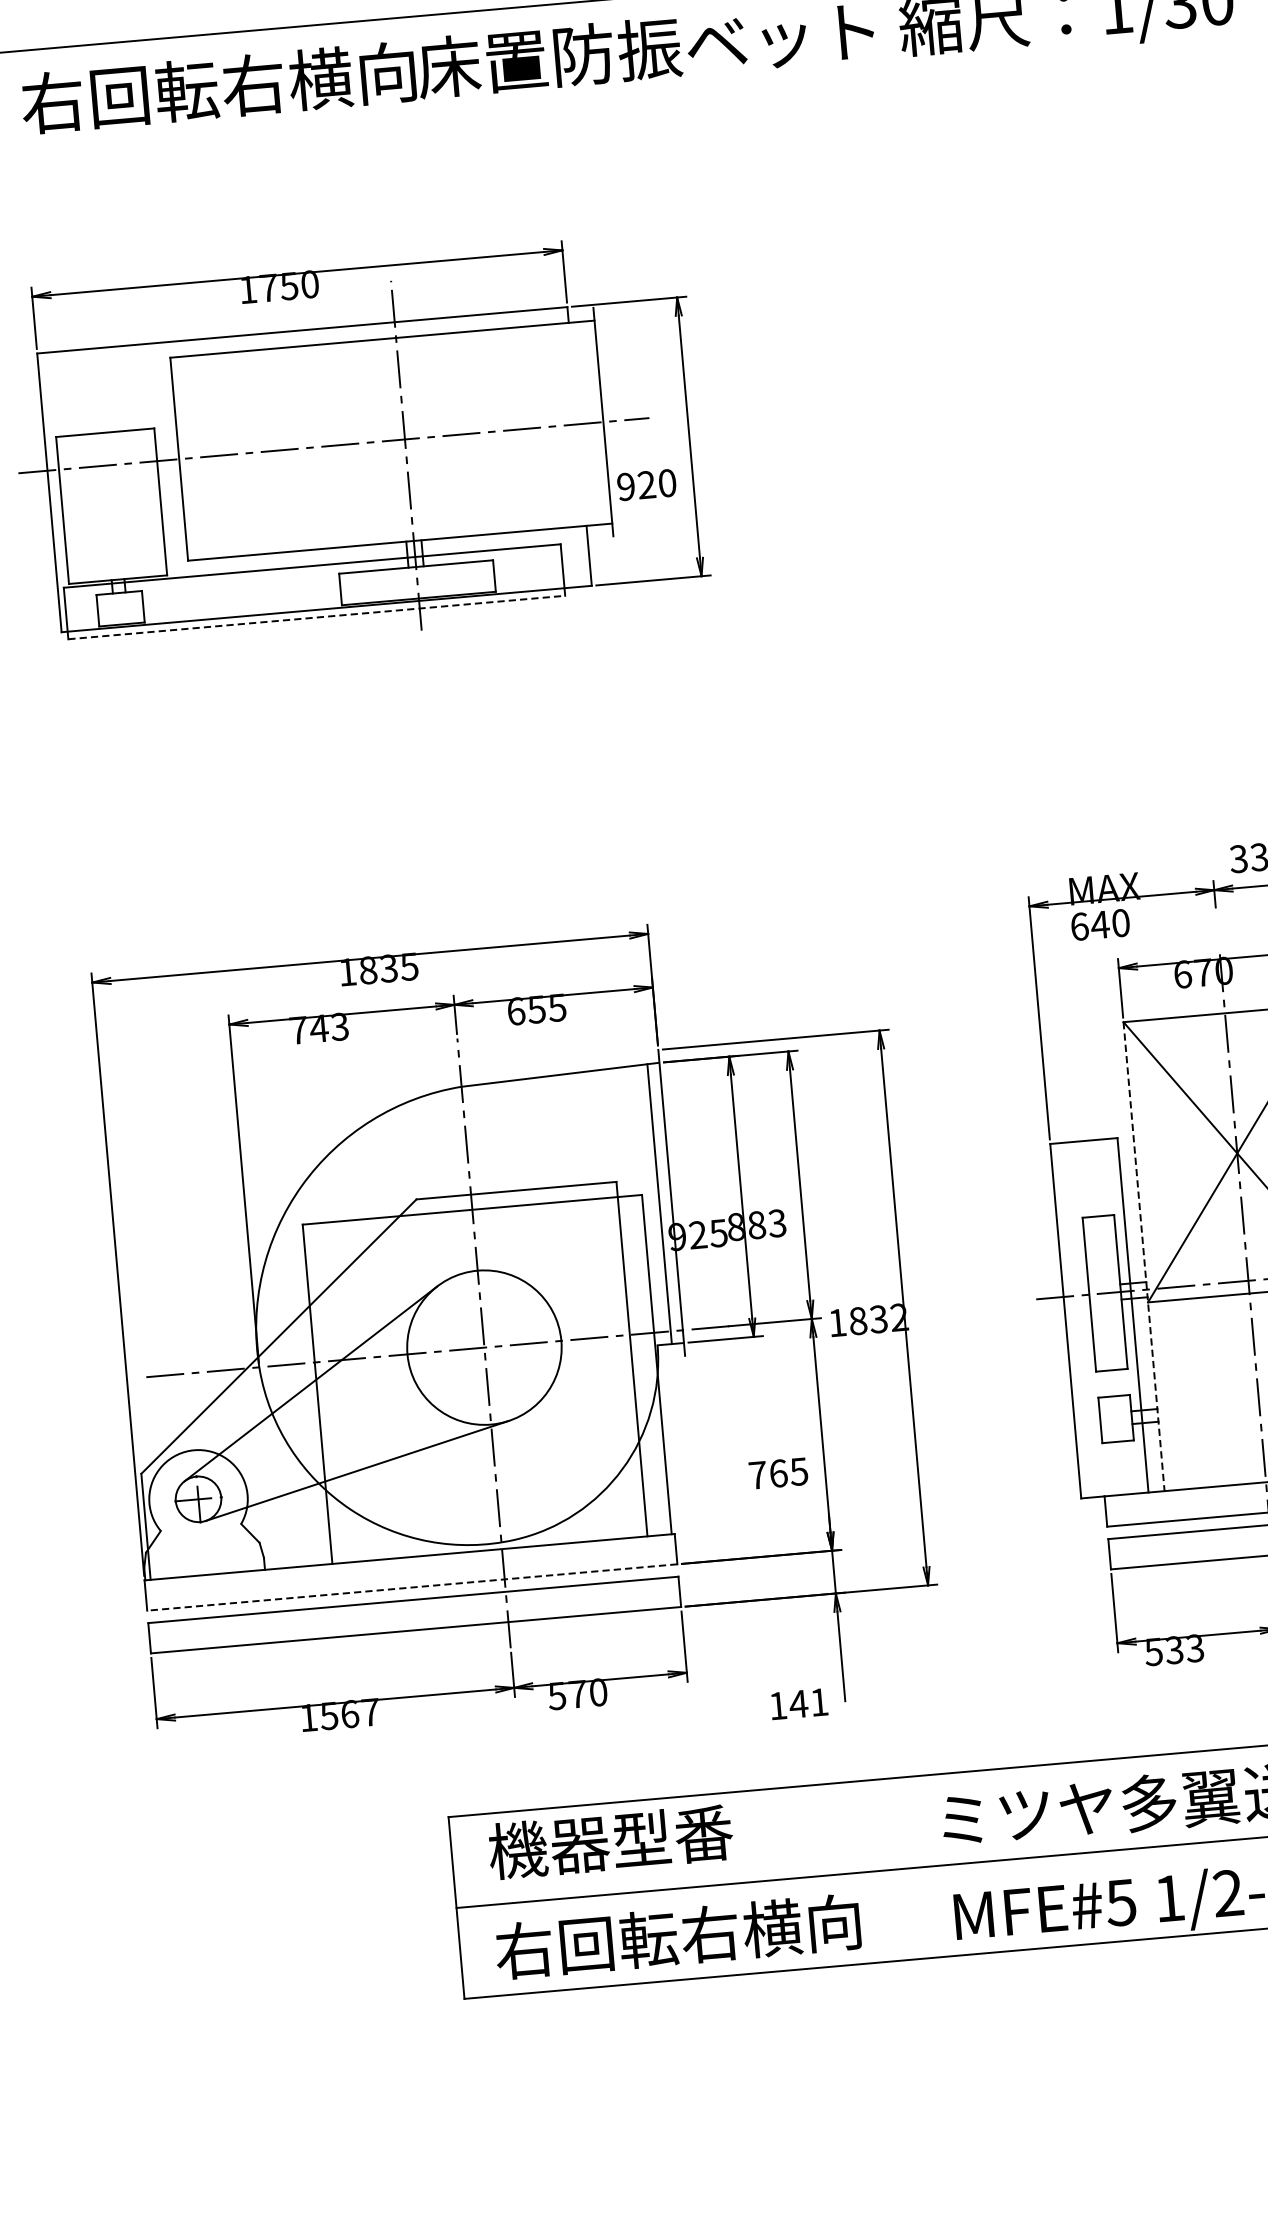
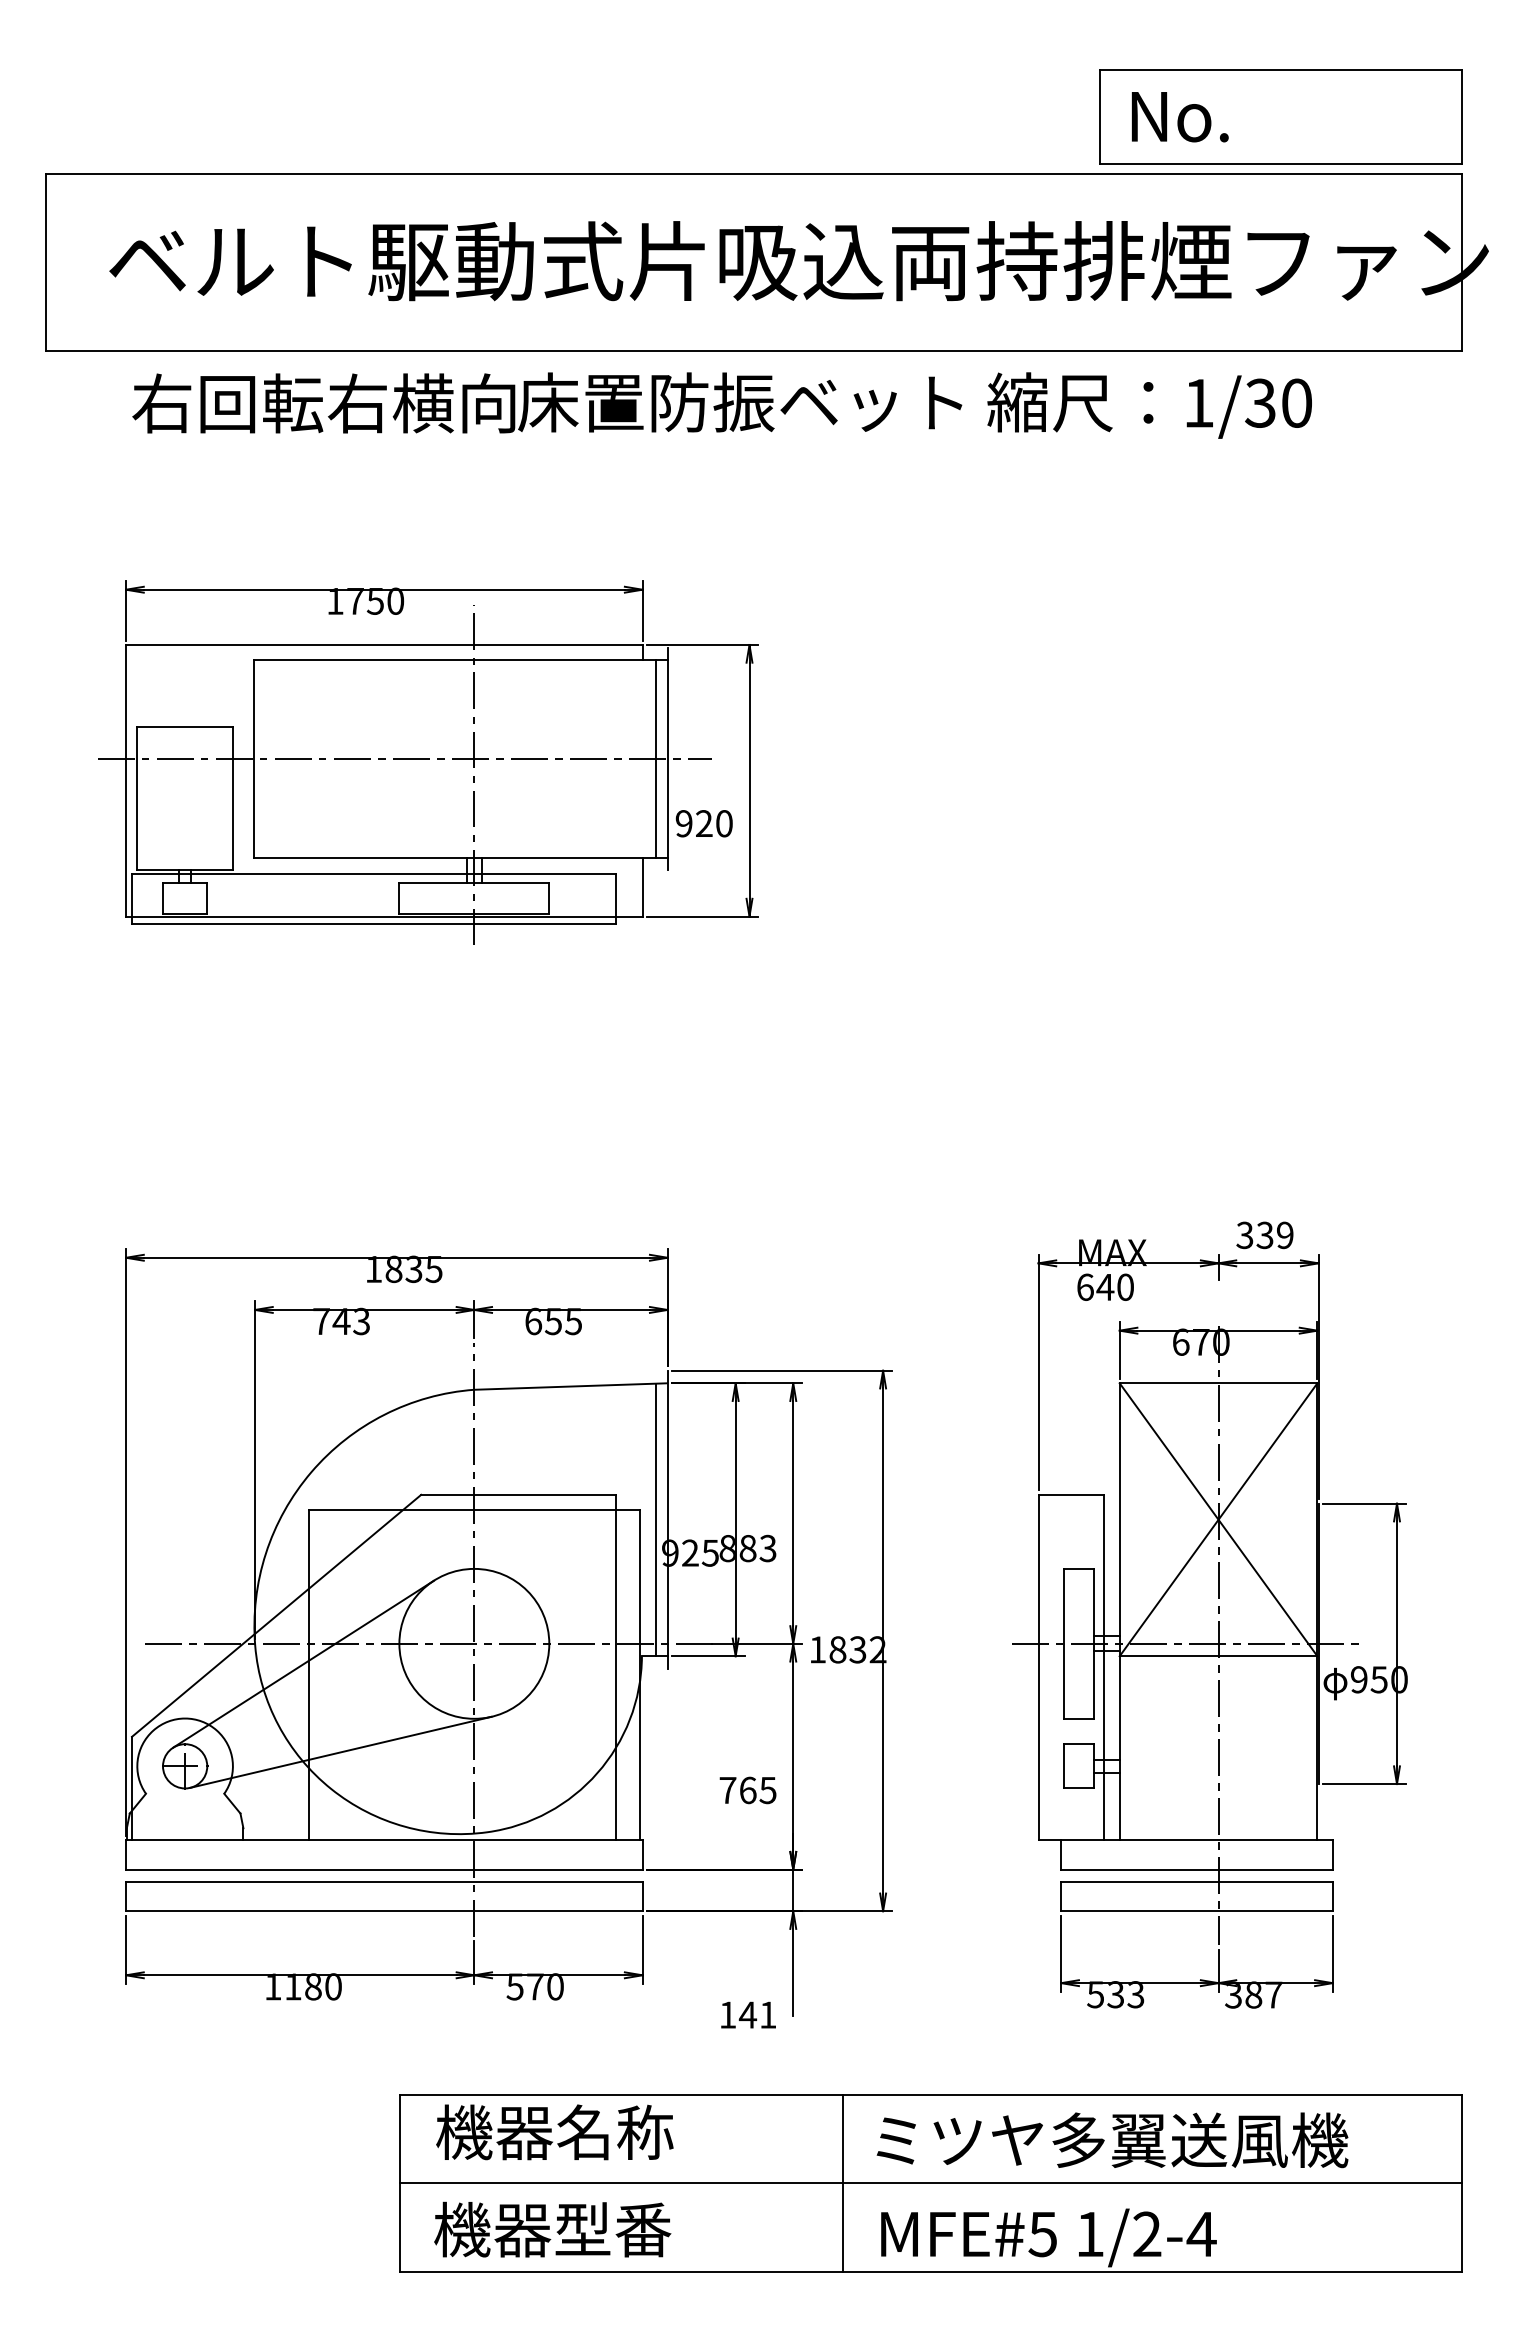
line: (590, 423) -> (655, 759), added
line: (317, 617) -> (374, 923), dashed -> solid
line: (1143, 1257) -> (1119, 1612), dashed -> solid
line: (411, 1587) -> (383, 1869), dashed -> solid
text: (349, 1713) -> (312, 1986), 1567 -> 1180
text: (673, 1836) -> (615, 2132), 機器型番 -> 機器名称
line: (910, 1867) -> (842, 2182), added
text: (677, 1936) -> (611, 2229), 右回転右横向 -> 機器型番

